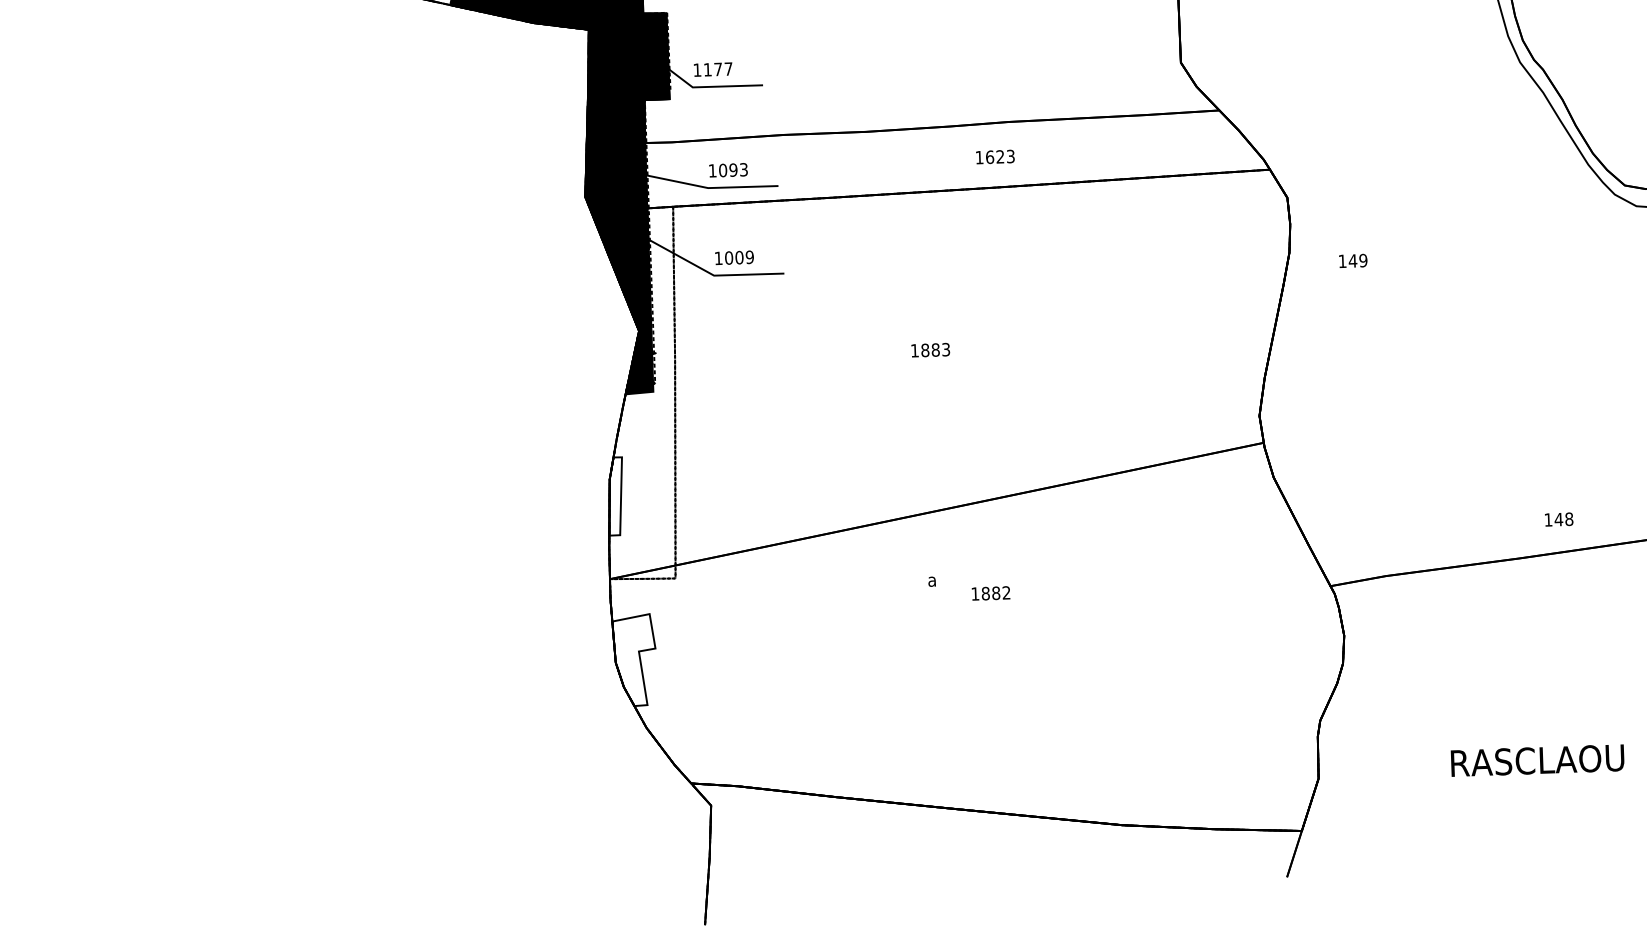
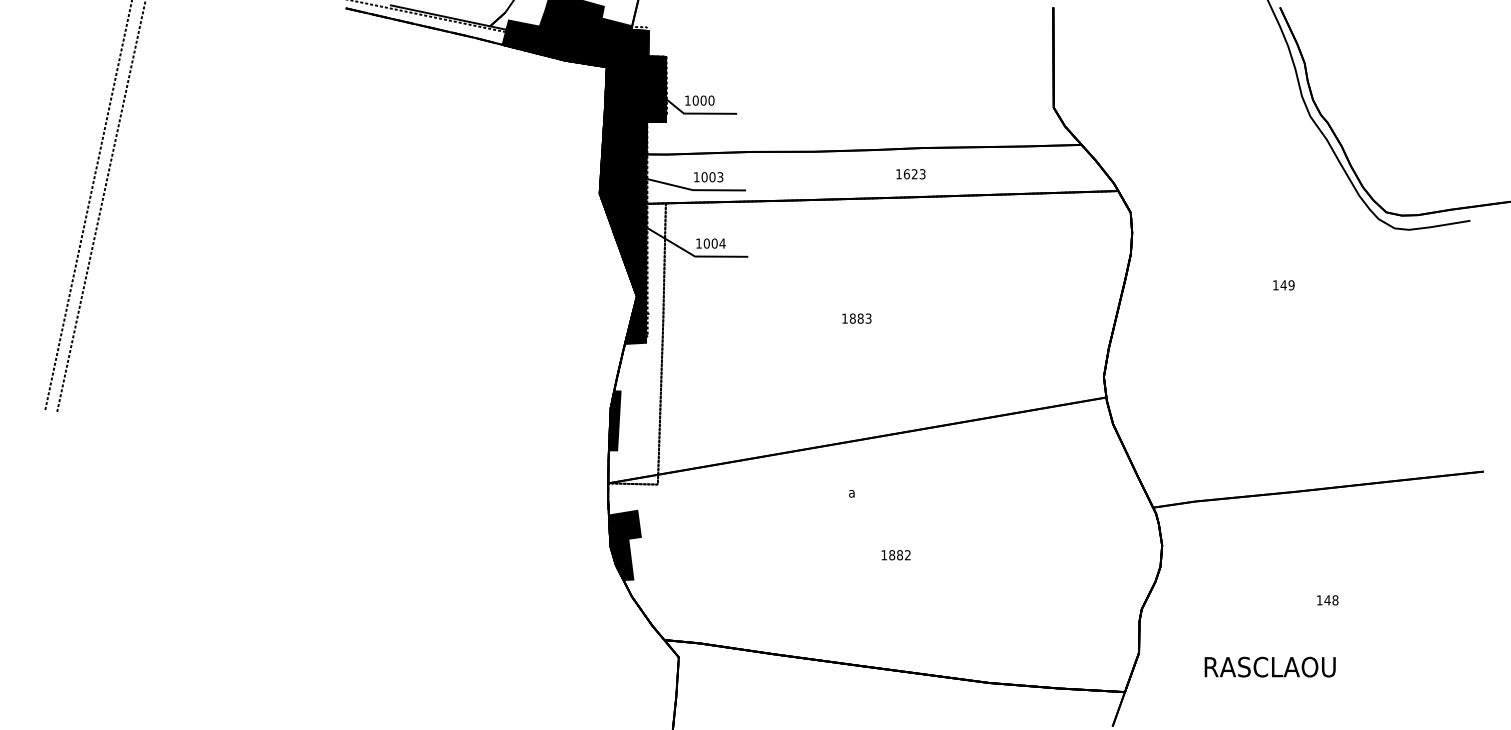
text: (718, 69) -> (703, 100), 1177 -> 1000
text: (733, 170) -> (712, 177), 1093 -> 1003
text: (749, 257) -> (722, 243), 1009 -> 1004
text: (1352, 261) -> (1283, 285), moved
fill: (615, 495) -> (614, 420), added
text: (1558, 519) -> (1327, 600), moved
text: (990, 593) -> (895, 555), moved
fill: (634, 660) -> (624, 545), added
text: (1536, 759) -> (1269, 666), moved

